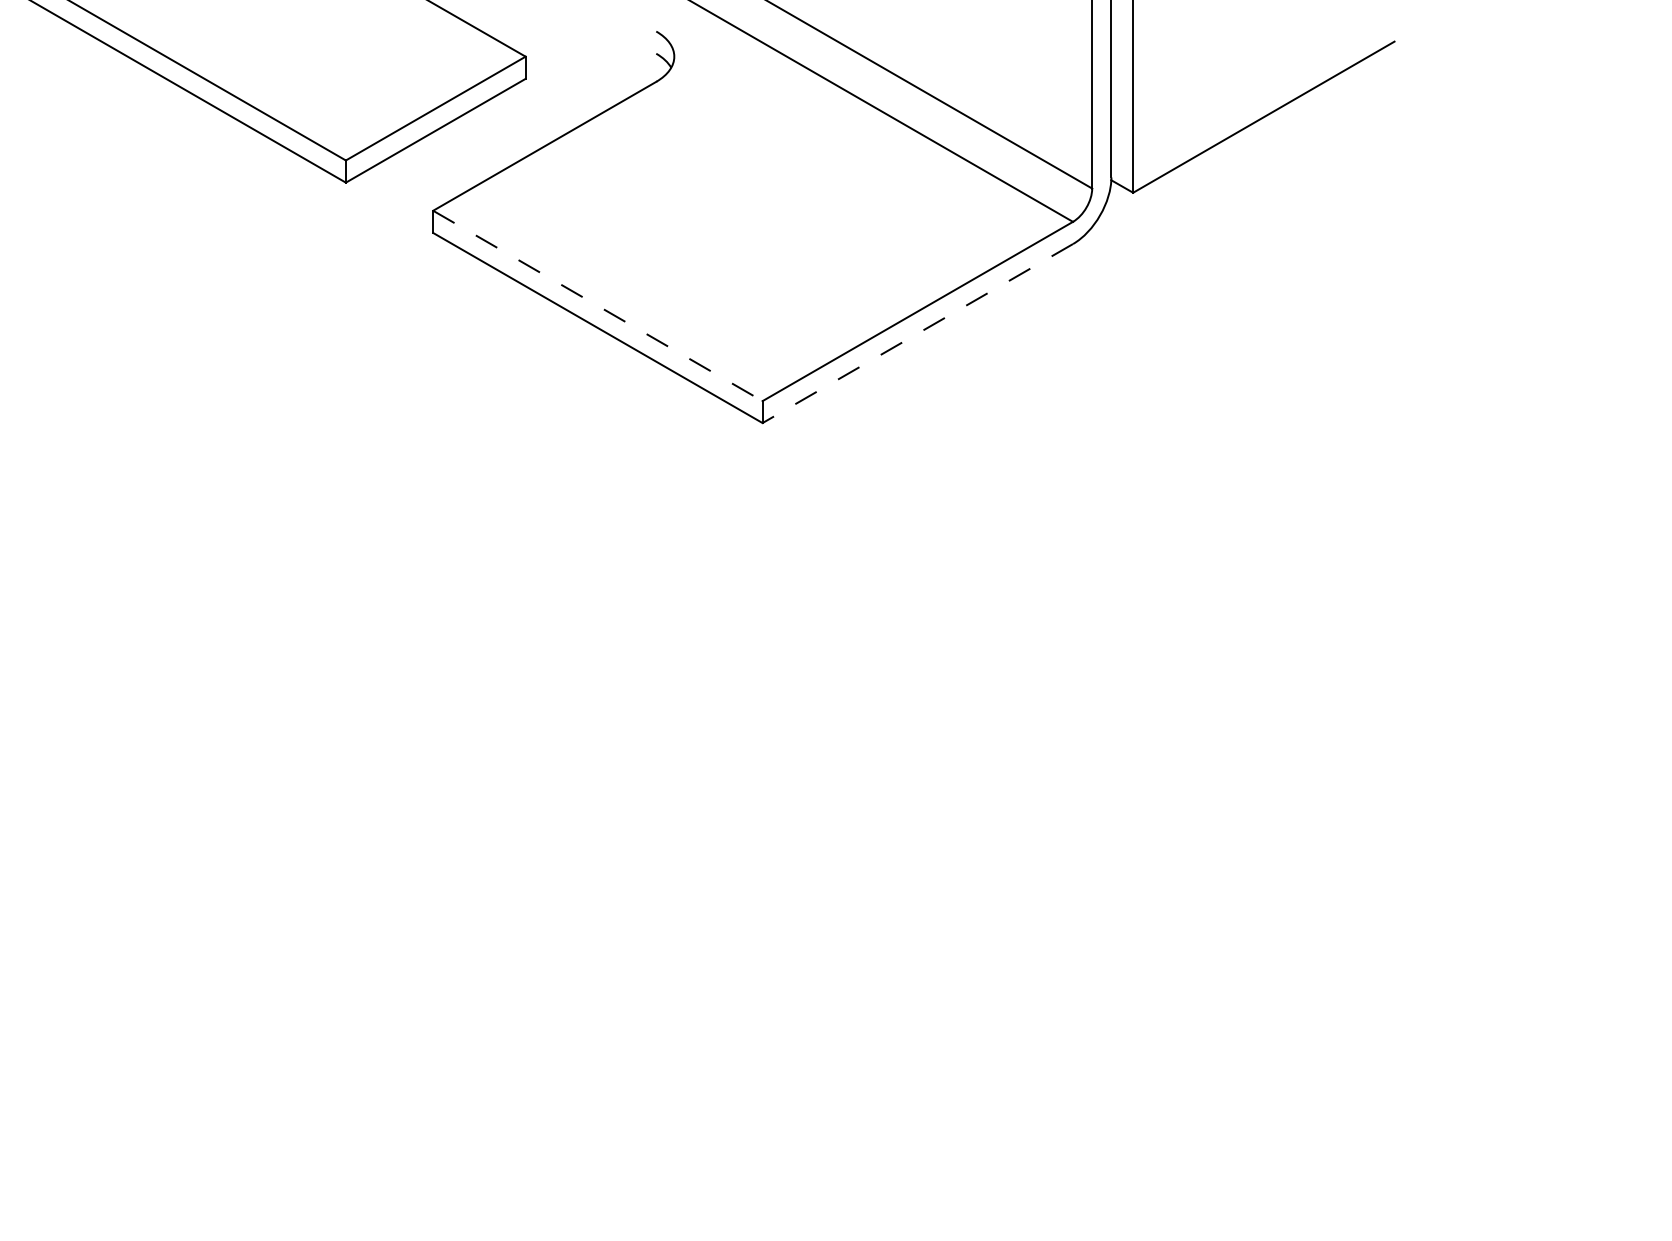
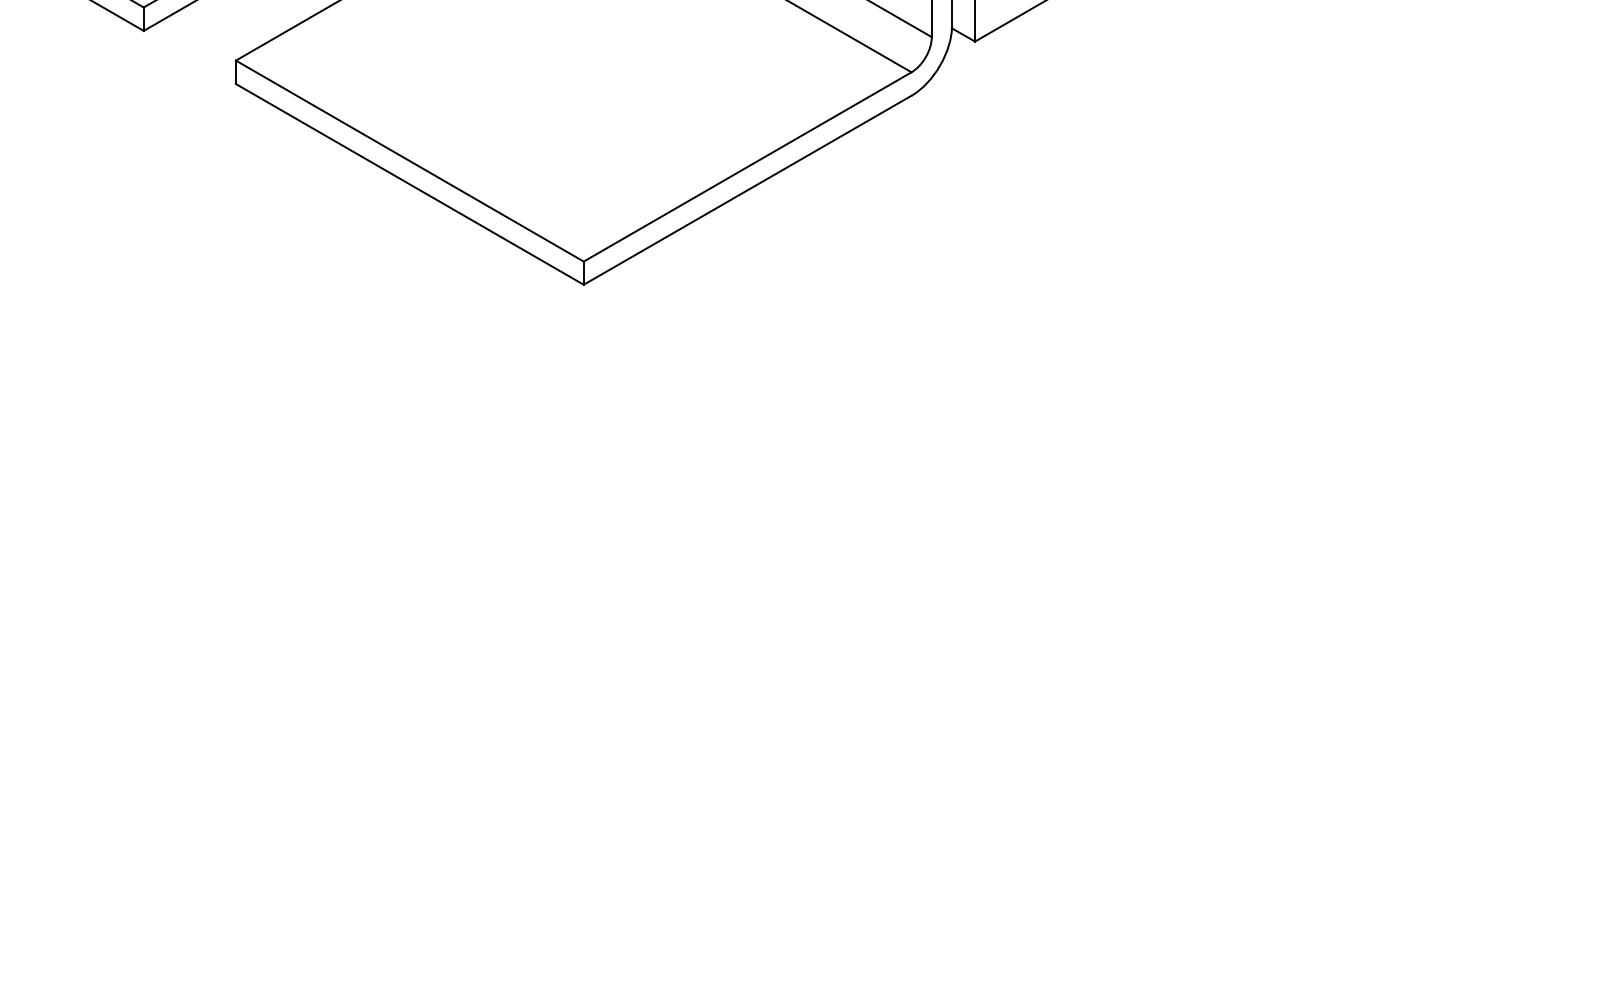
line: (598, 306) -> (410, 161), dashed -> solid
line: (917, 333) -> (747, 190), dashed -> solid

